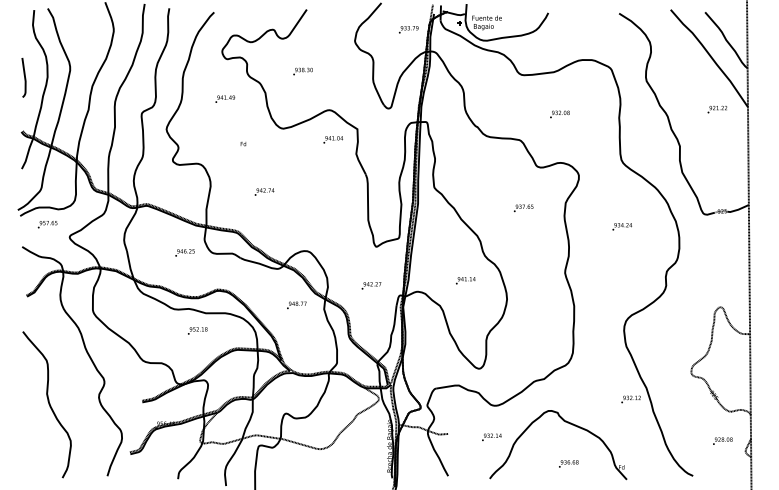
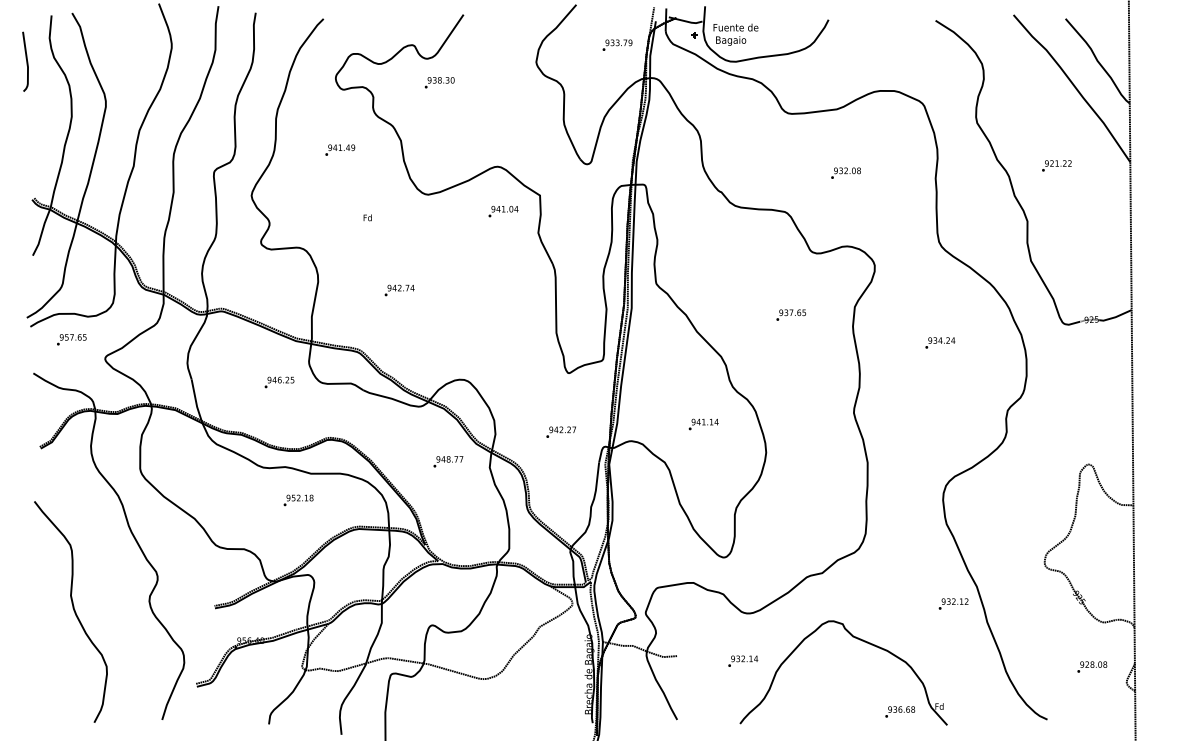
text: (302, 71) -> (438, 82), moved
curve: (24, 77) -> (26, 61), moved
text: (717, 109) -> (1057, 165), moved
text: (568, 463) -> (899, 711), moved

